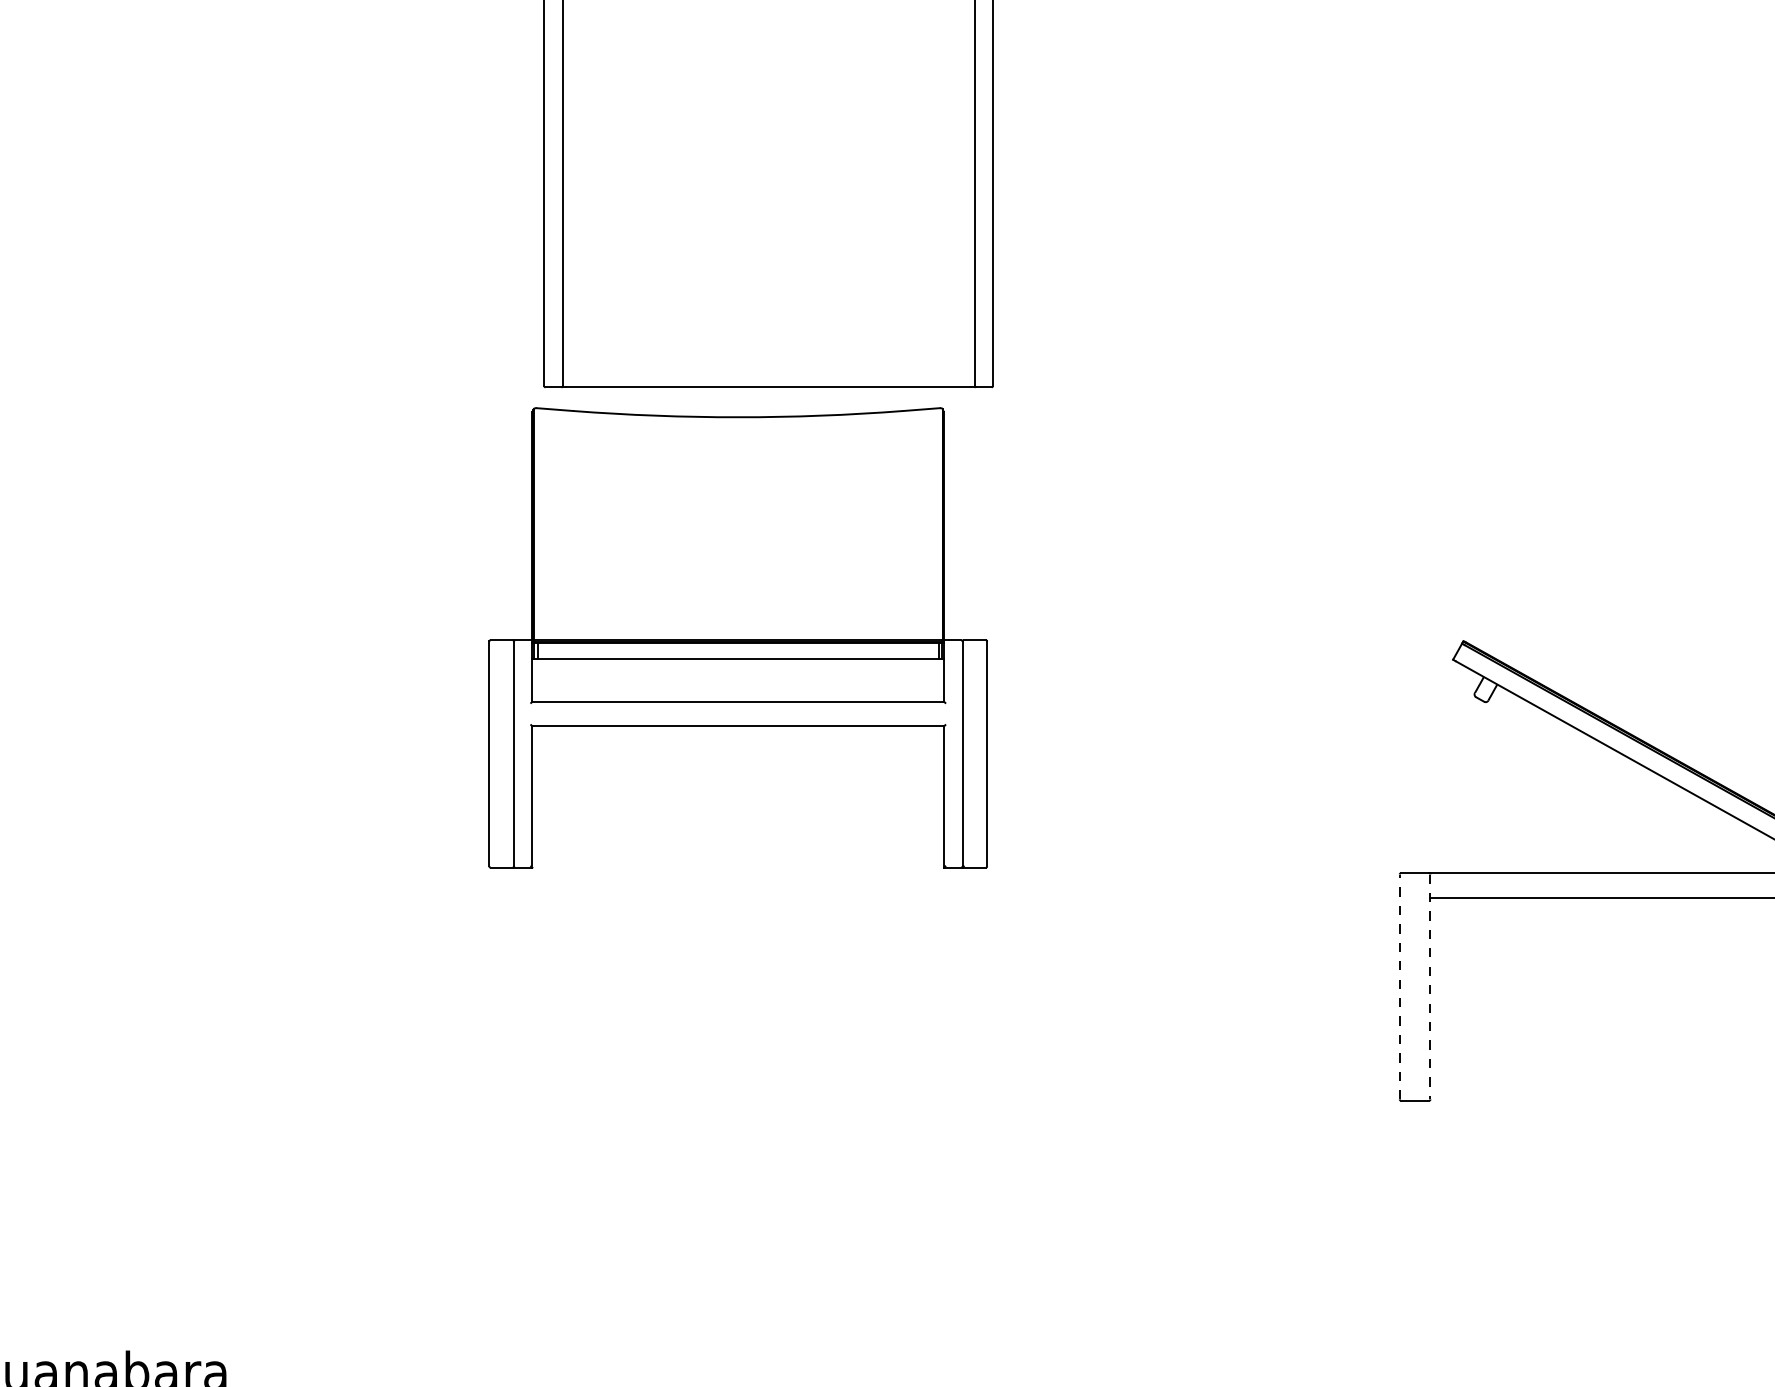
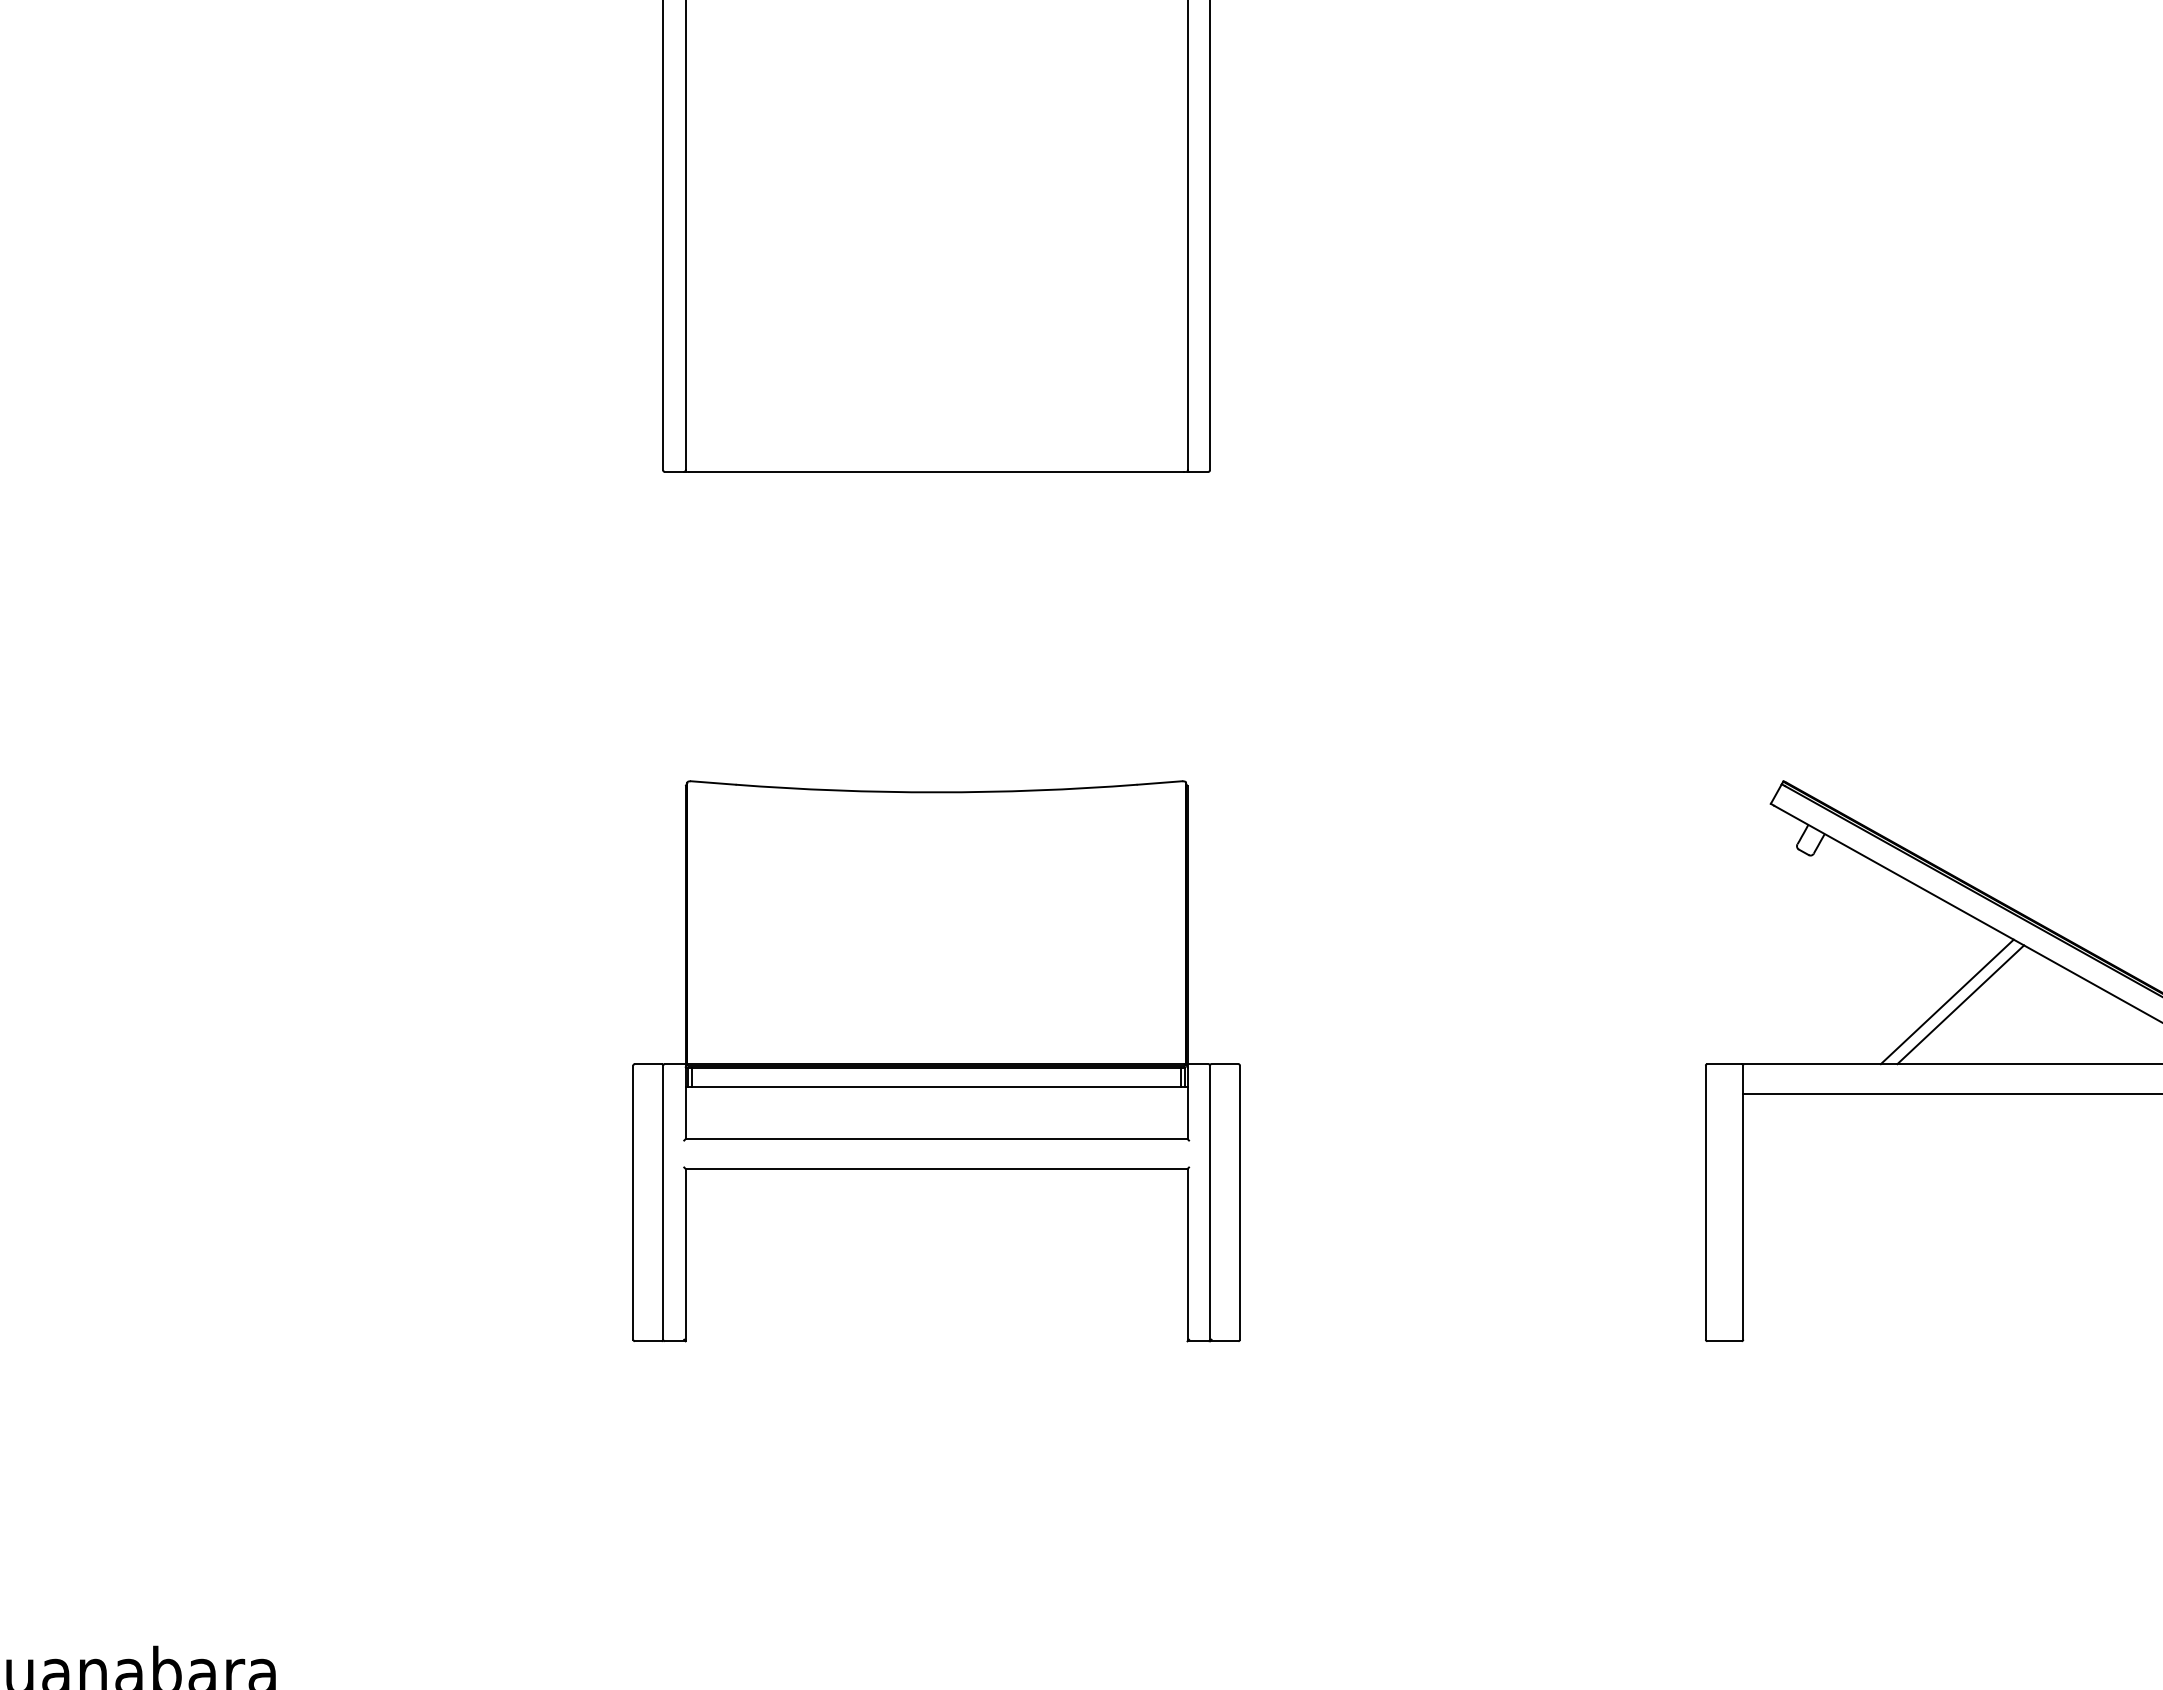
part: (738, 638) -> (936, 1061), moved
line: (1597, 821) -> (1946, 1001), added
line: (1608, 824) -> (1960, 1004), added
line: (1399, 986) -> (1705, 1202), dashed -> solid
line: (1430, 987) -> (1743, 1203), dashed -> solid

